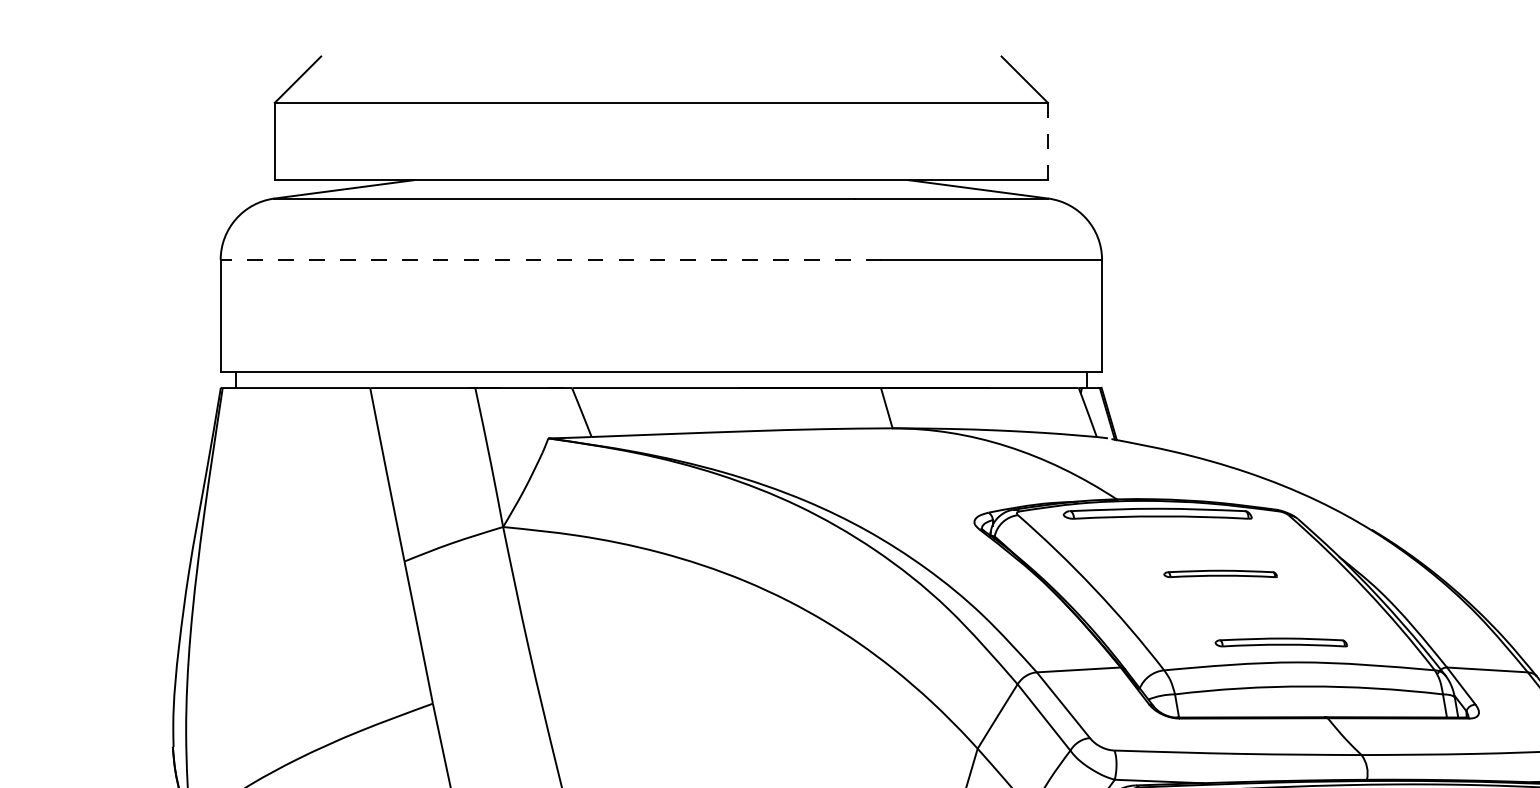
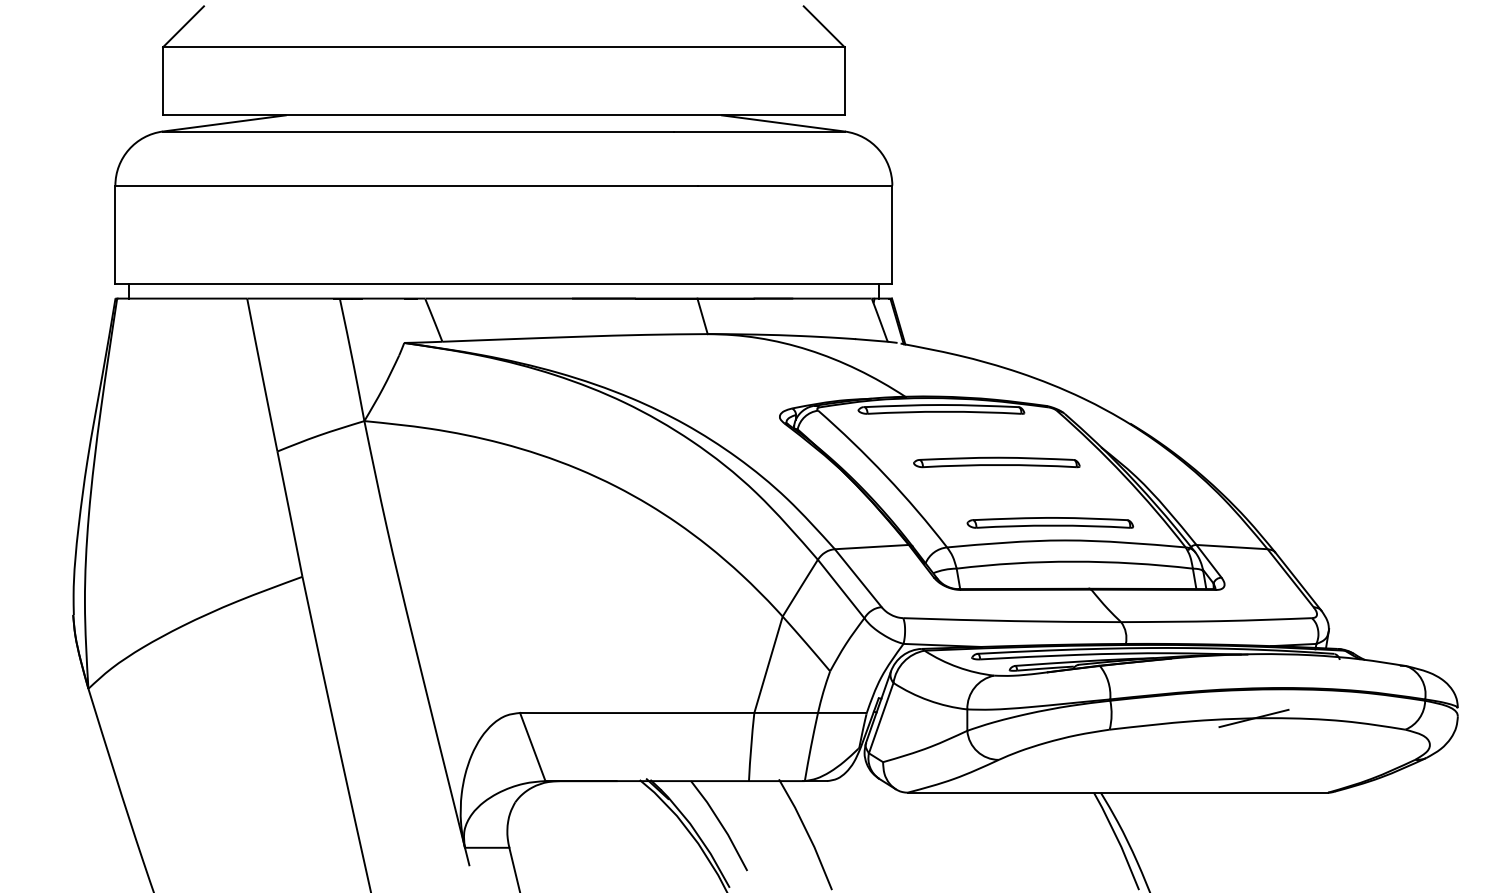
line: (1047, 140) -> (844, 80), dashed -> solid
line: (550, 259) -> (406, 185), dashed -> solid
part: (1220, 573) -> (996, 462), size x1.67
part: (1281, 642) -> (1050, 522), size x1.43

